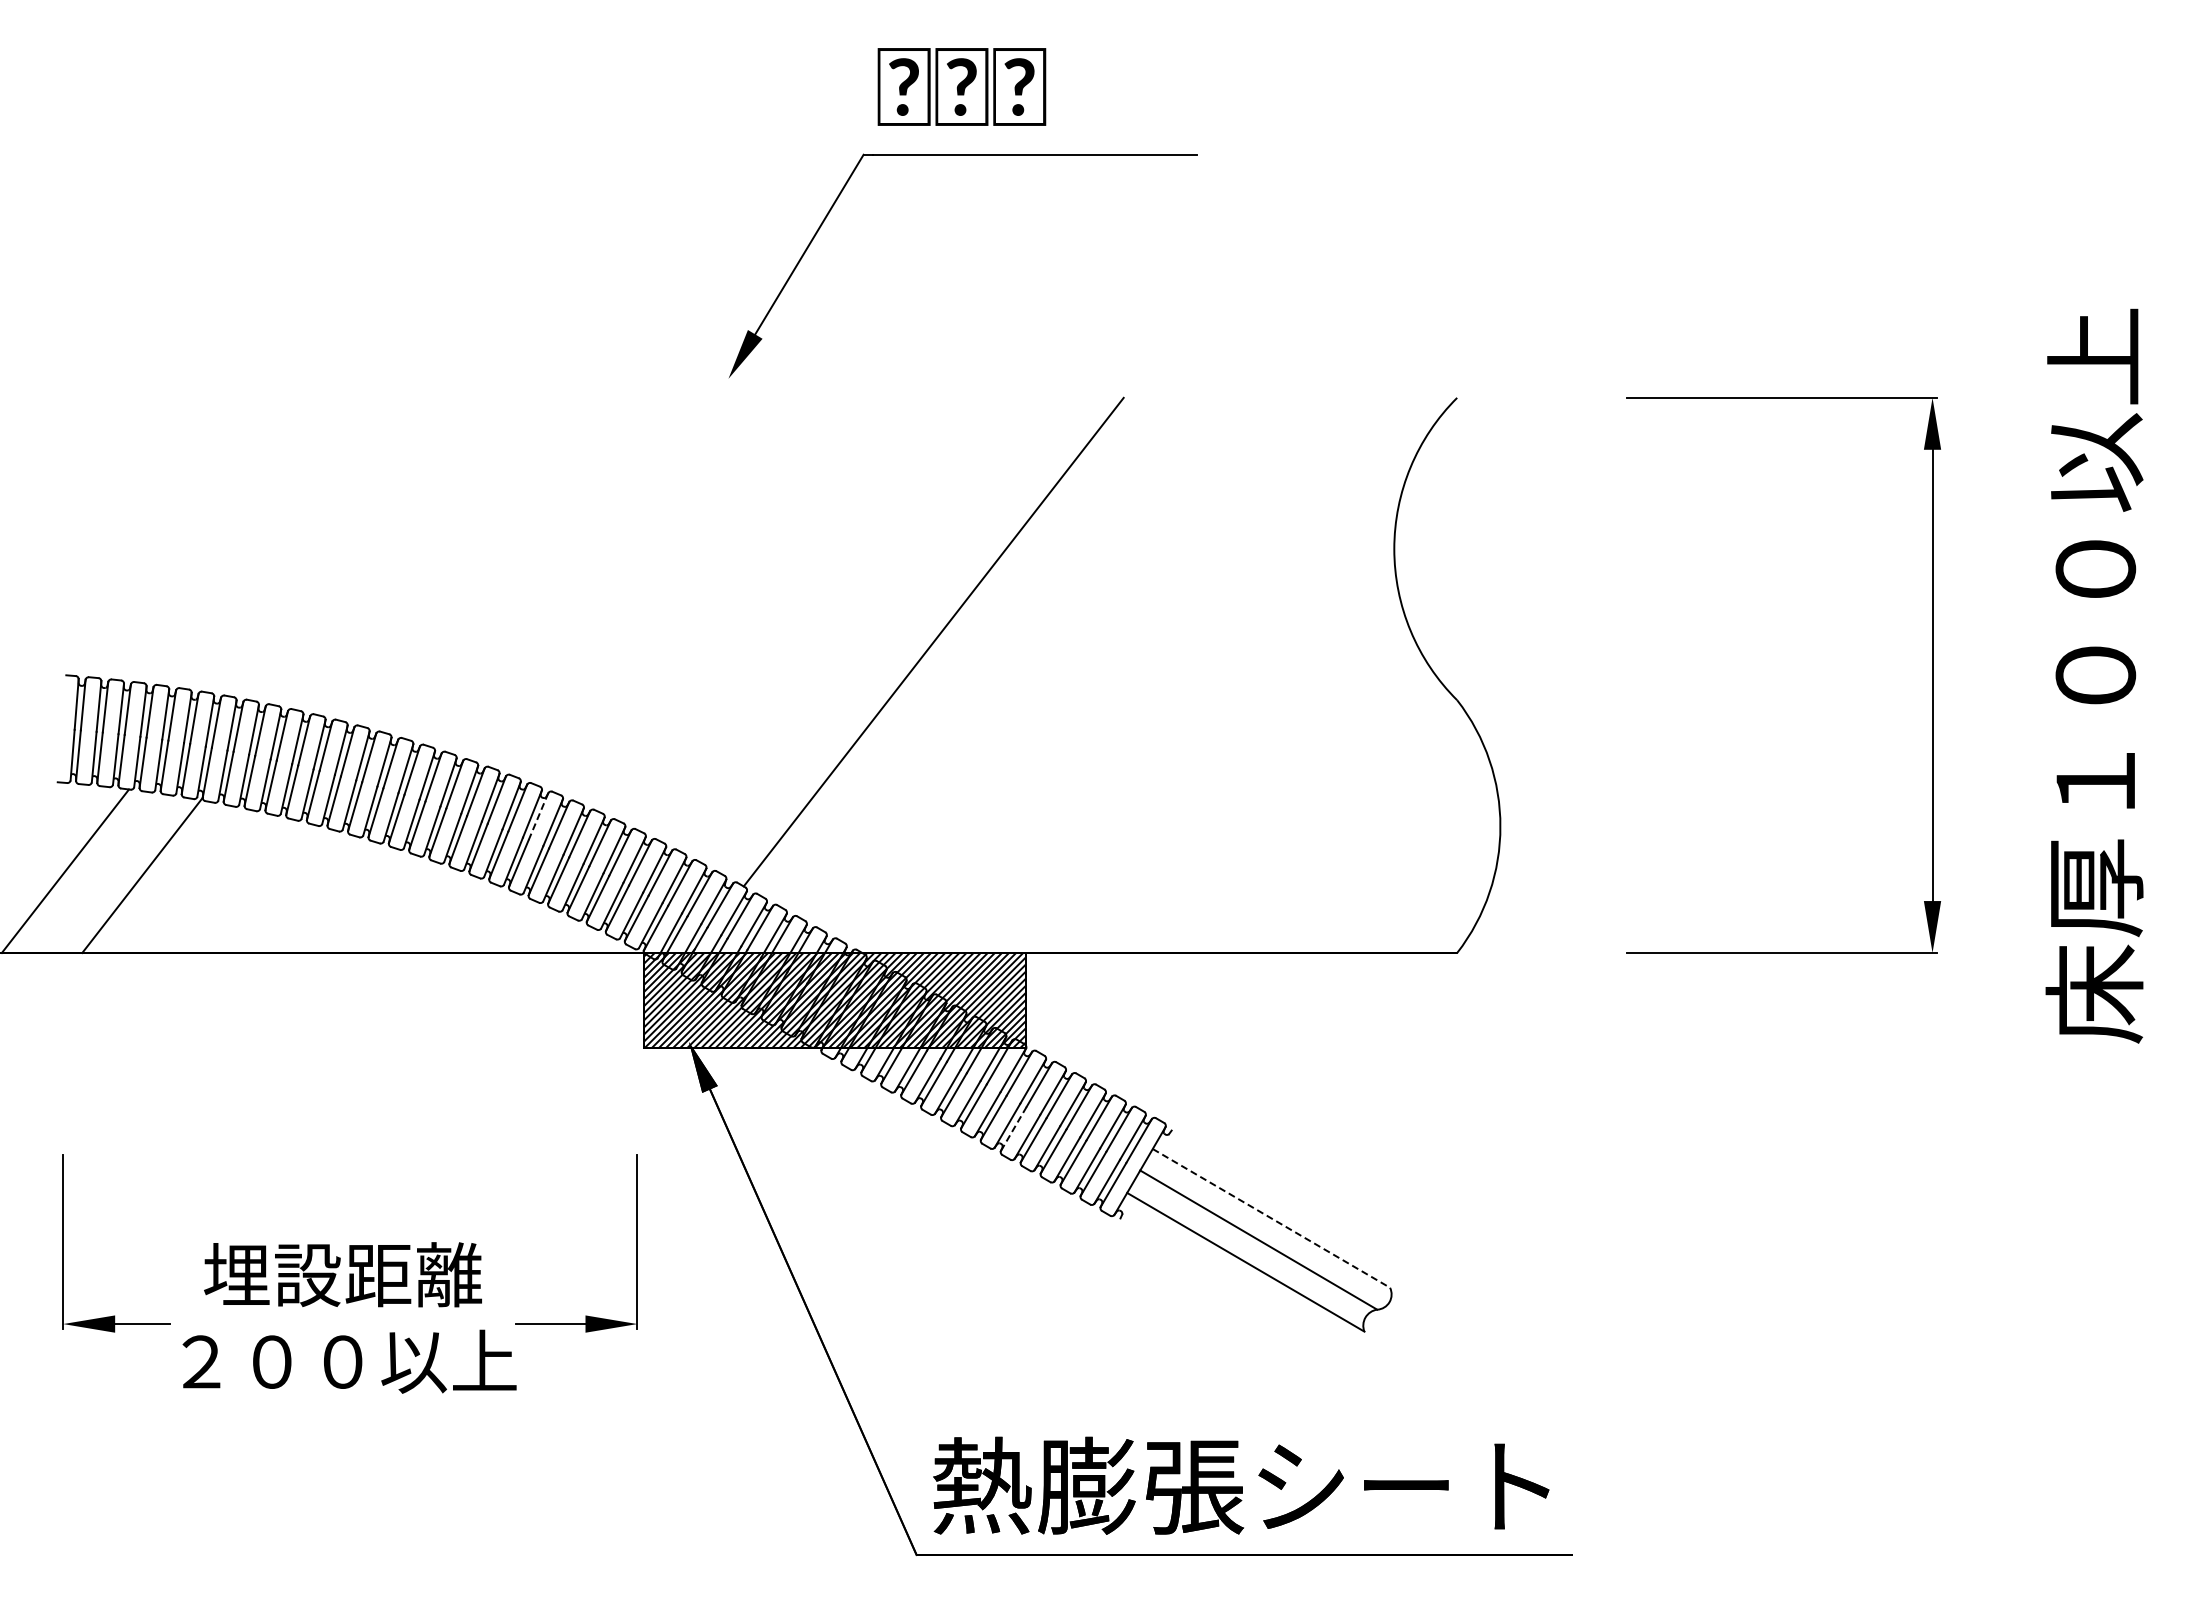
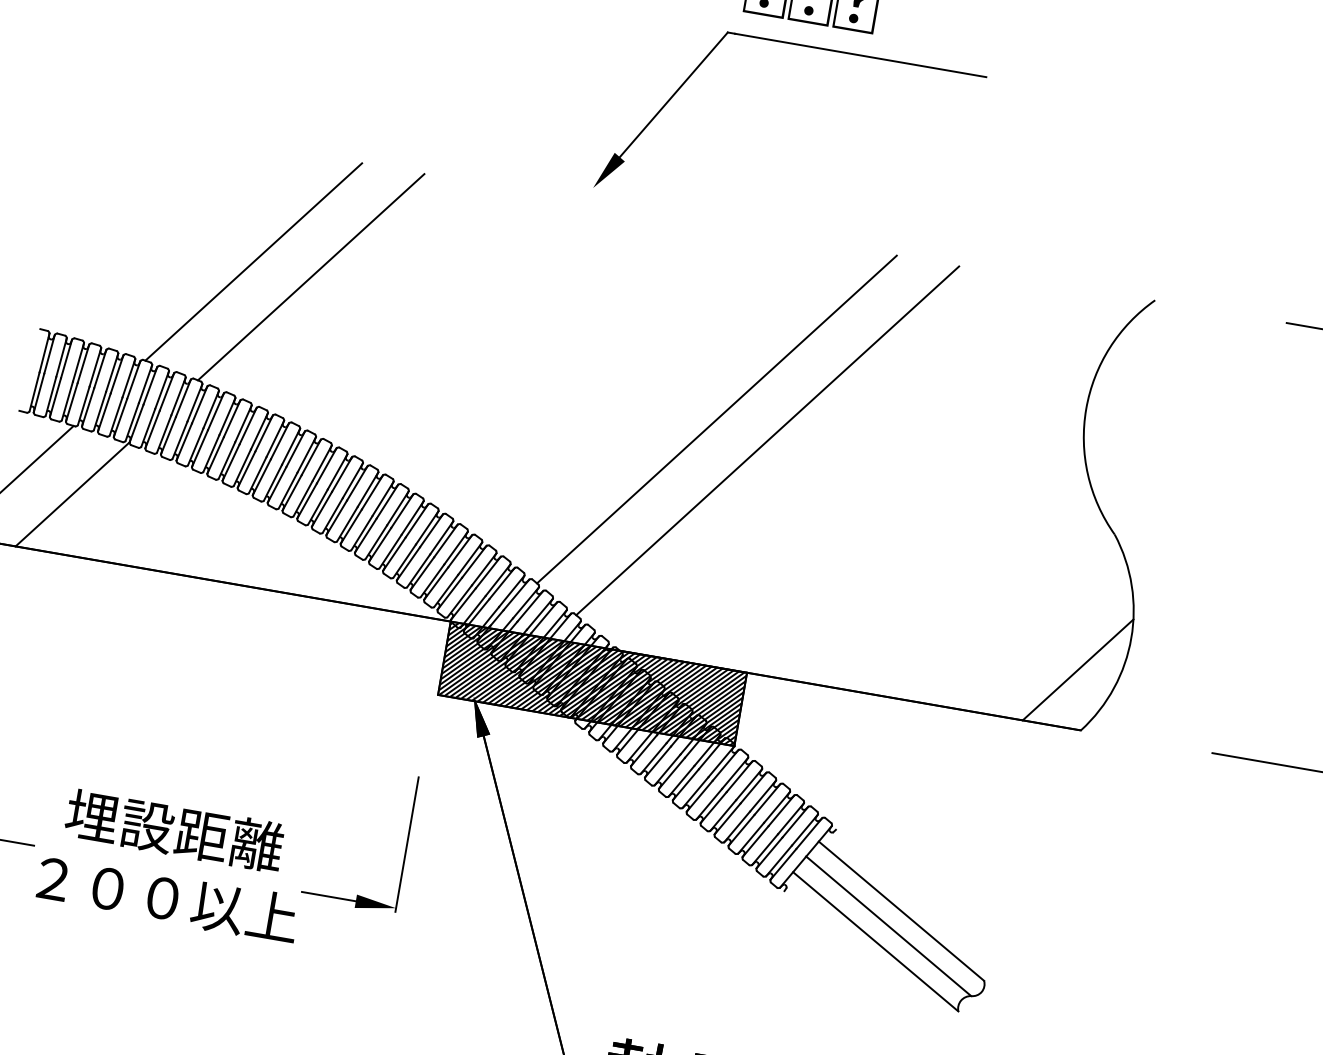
line: (318, 544) -> (253, 261), added
line: (394, 551) -> (311, 277), added
line: (1001, 657) -> (767, 440), added
line: (538, 817) -> (387, 502), dashed -> solid
line: (1440, 877) -> (1078, 669), added
line: (1014, 1128) -> (714, 807), dashed -> solid
line: (1271, 1218) -> (901, 911), dashed -> solid

